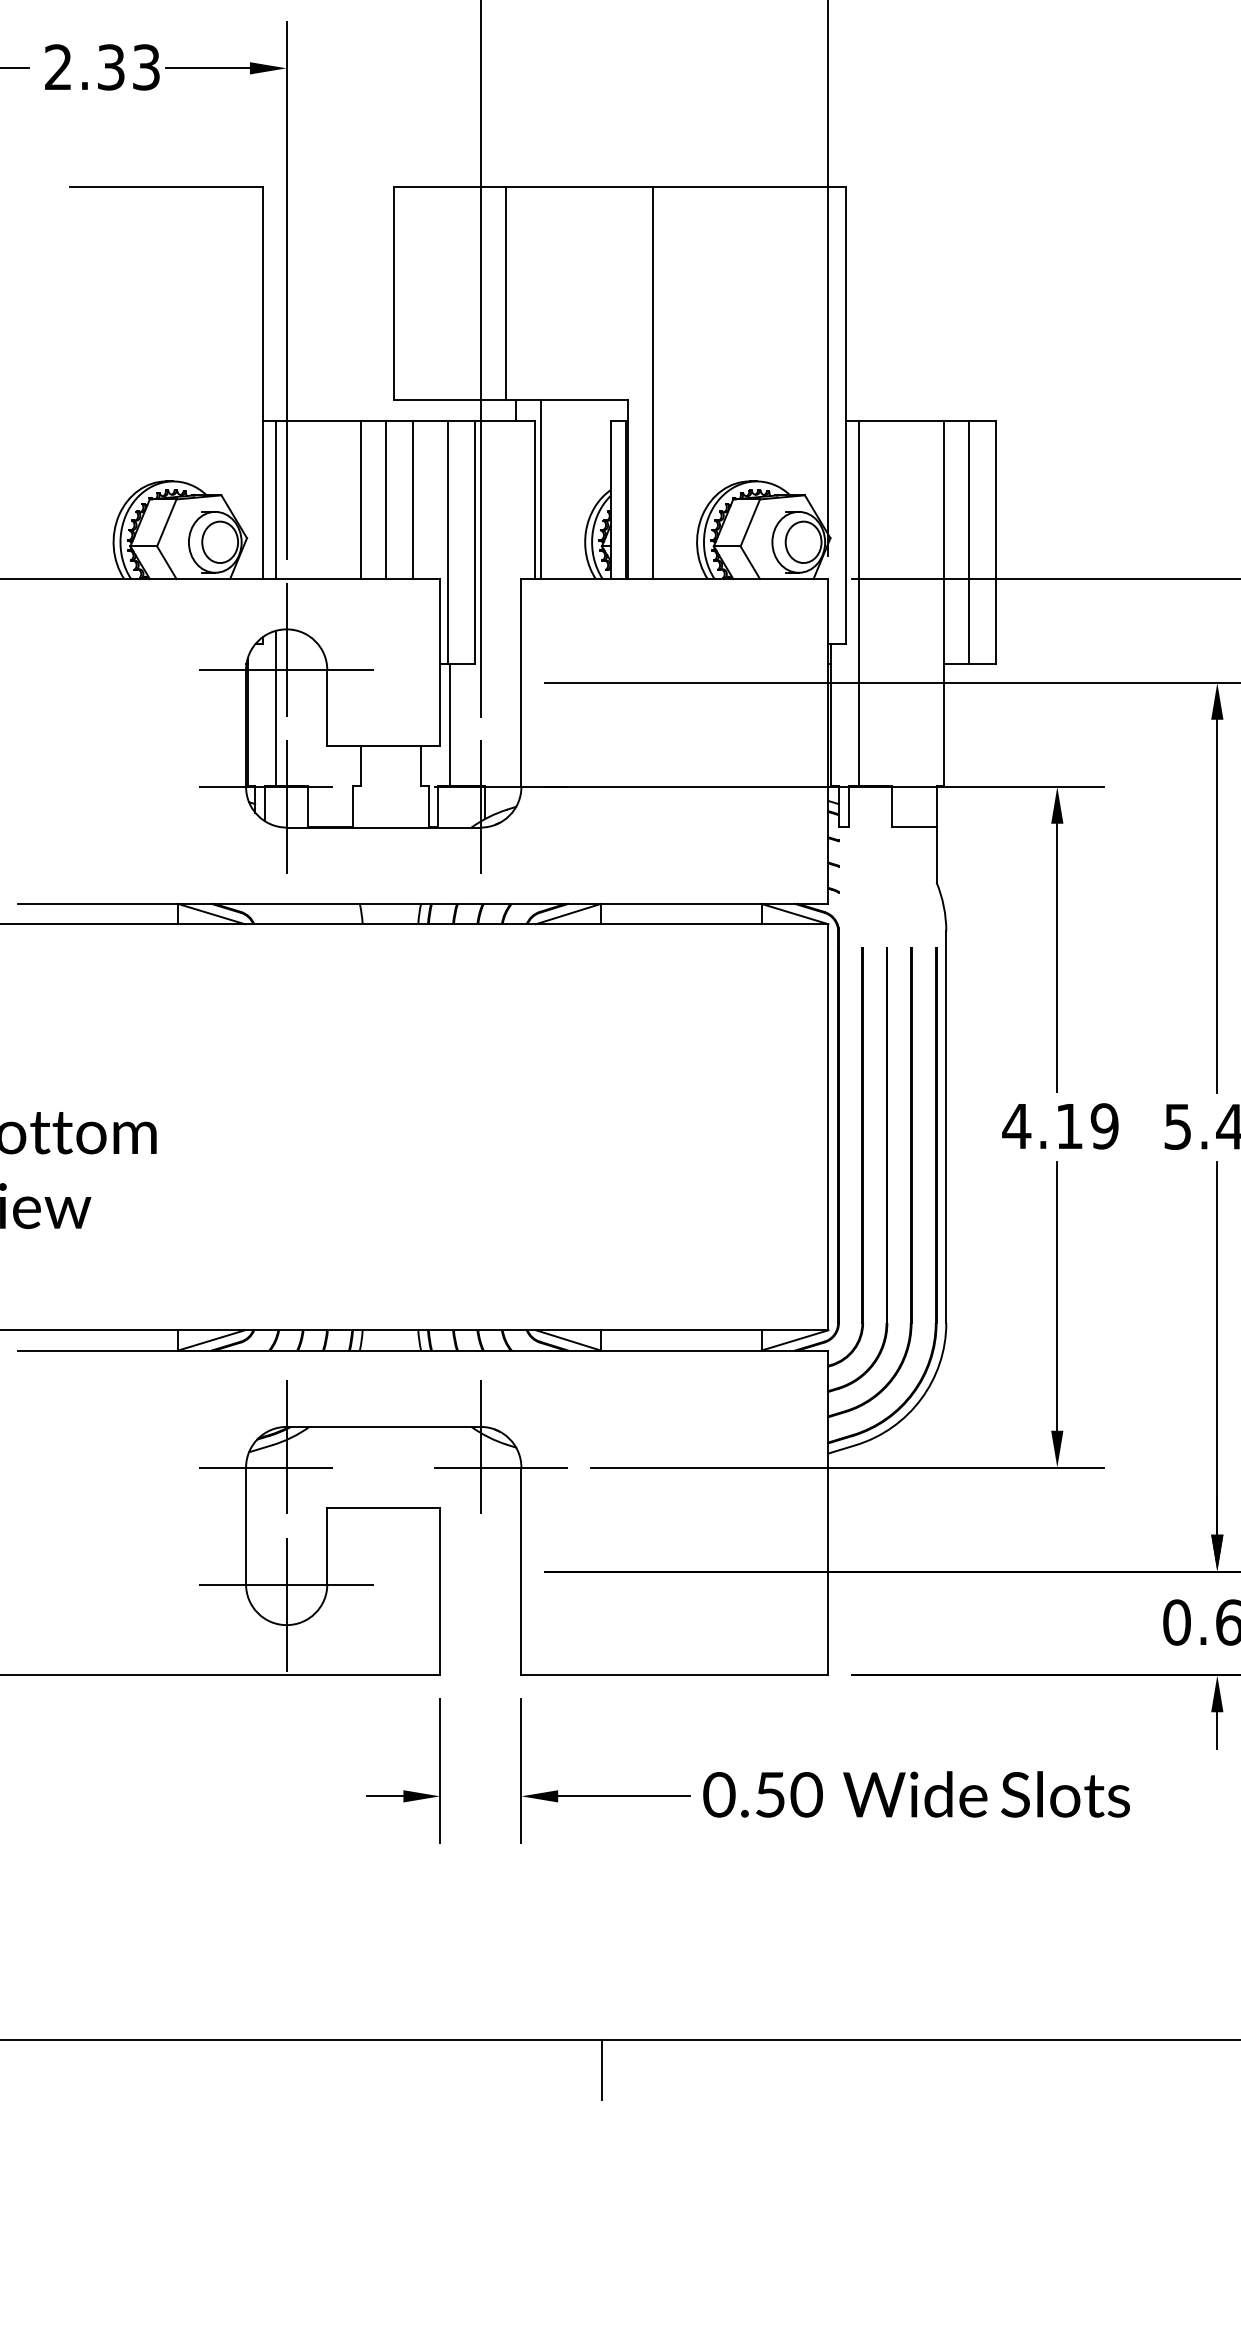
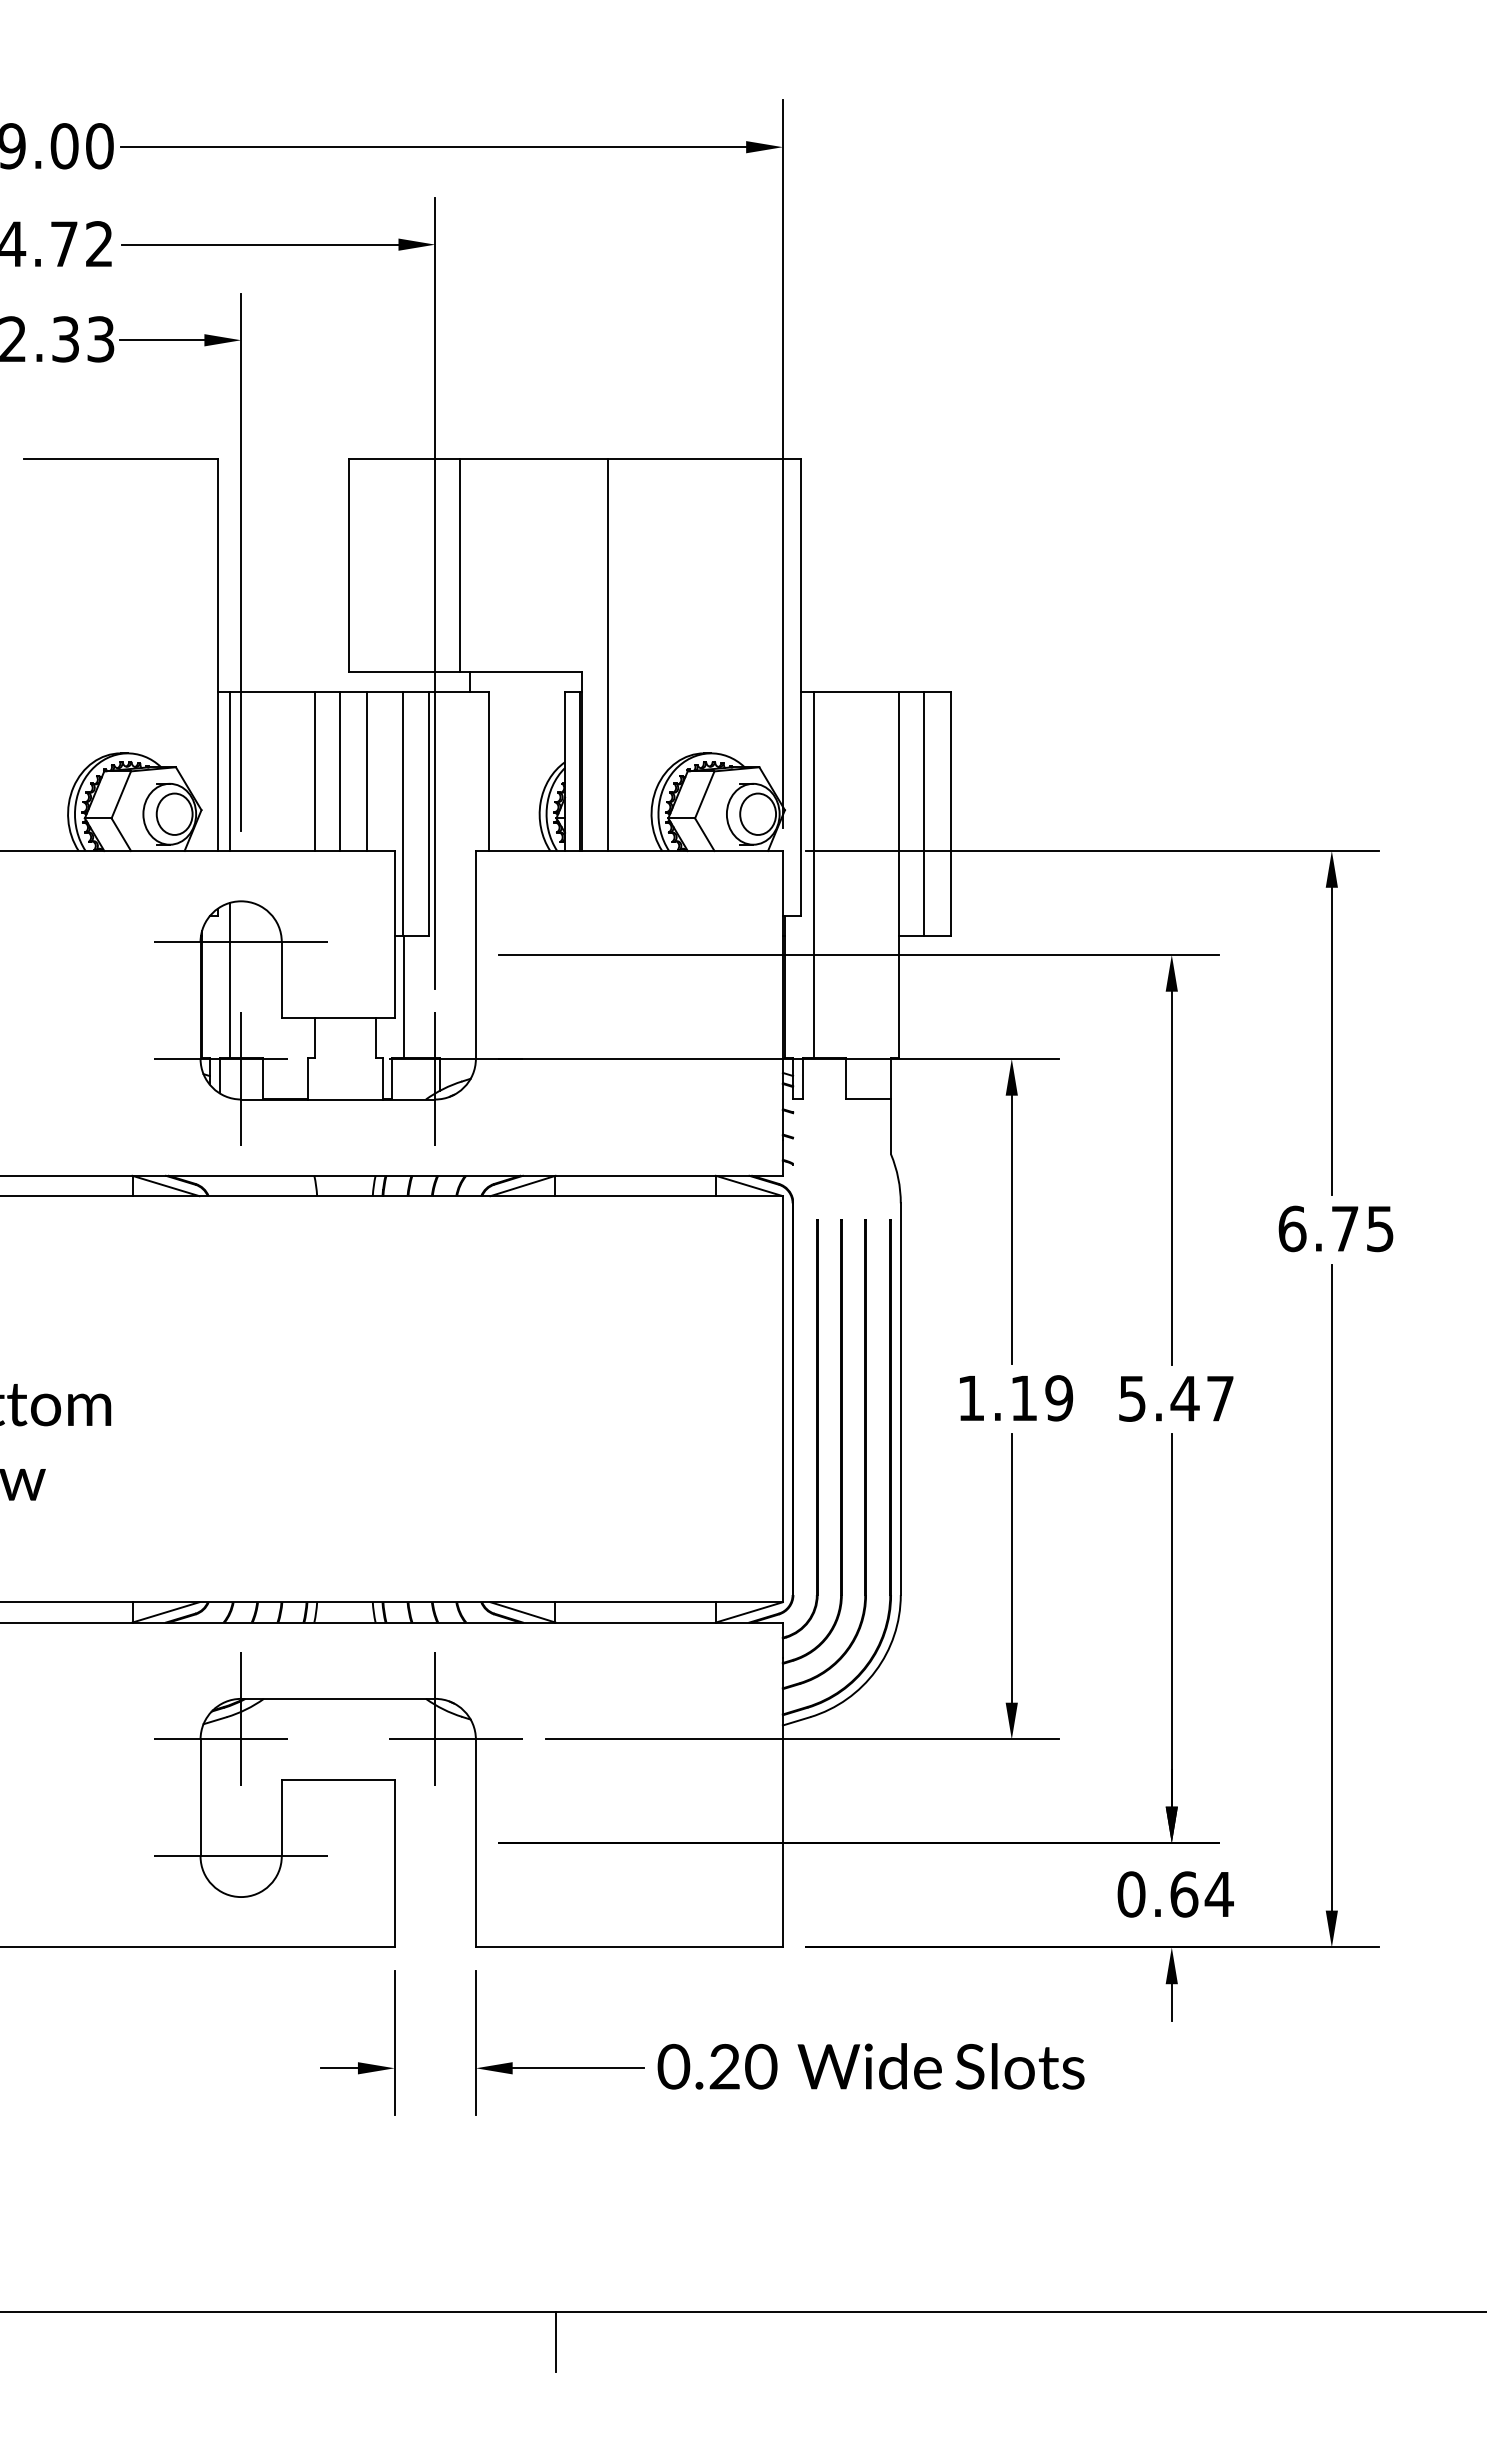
line: (541, 489) -> (495, 761), removed
line: (287, 649) -> (241, 921), removed
text: (1016, 1126) -> (970, 1398), 4.19 -> 1.19
line: (287, 1604) -> (241, 1876), removed
text: (770, 1794) -> (724, 2066), 0.50 -> 0.20

